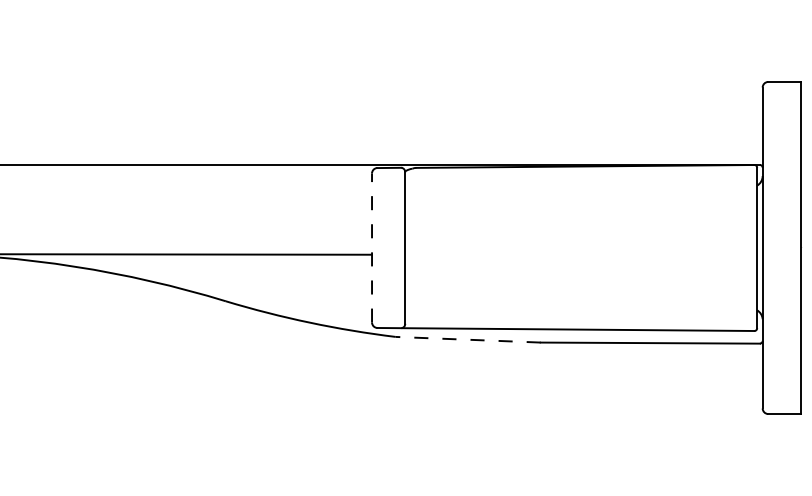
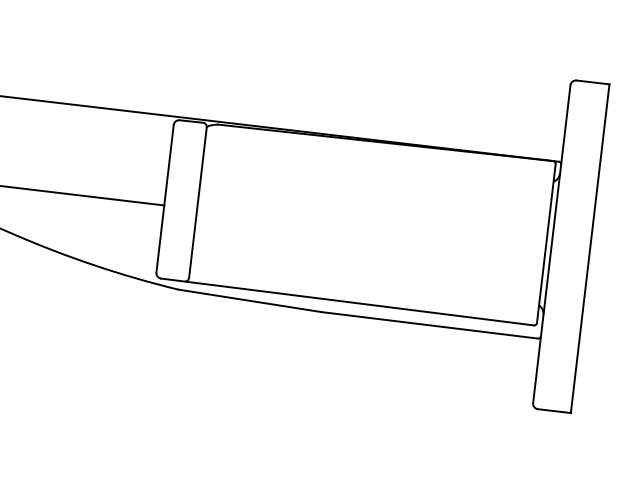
line: (372, 248) -> (165, 199), dashed -> solid
line: (468, 339) -> (249, 300), dashed -> solid

